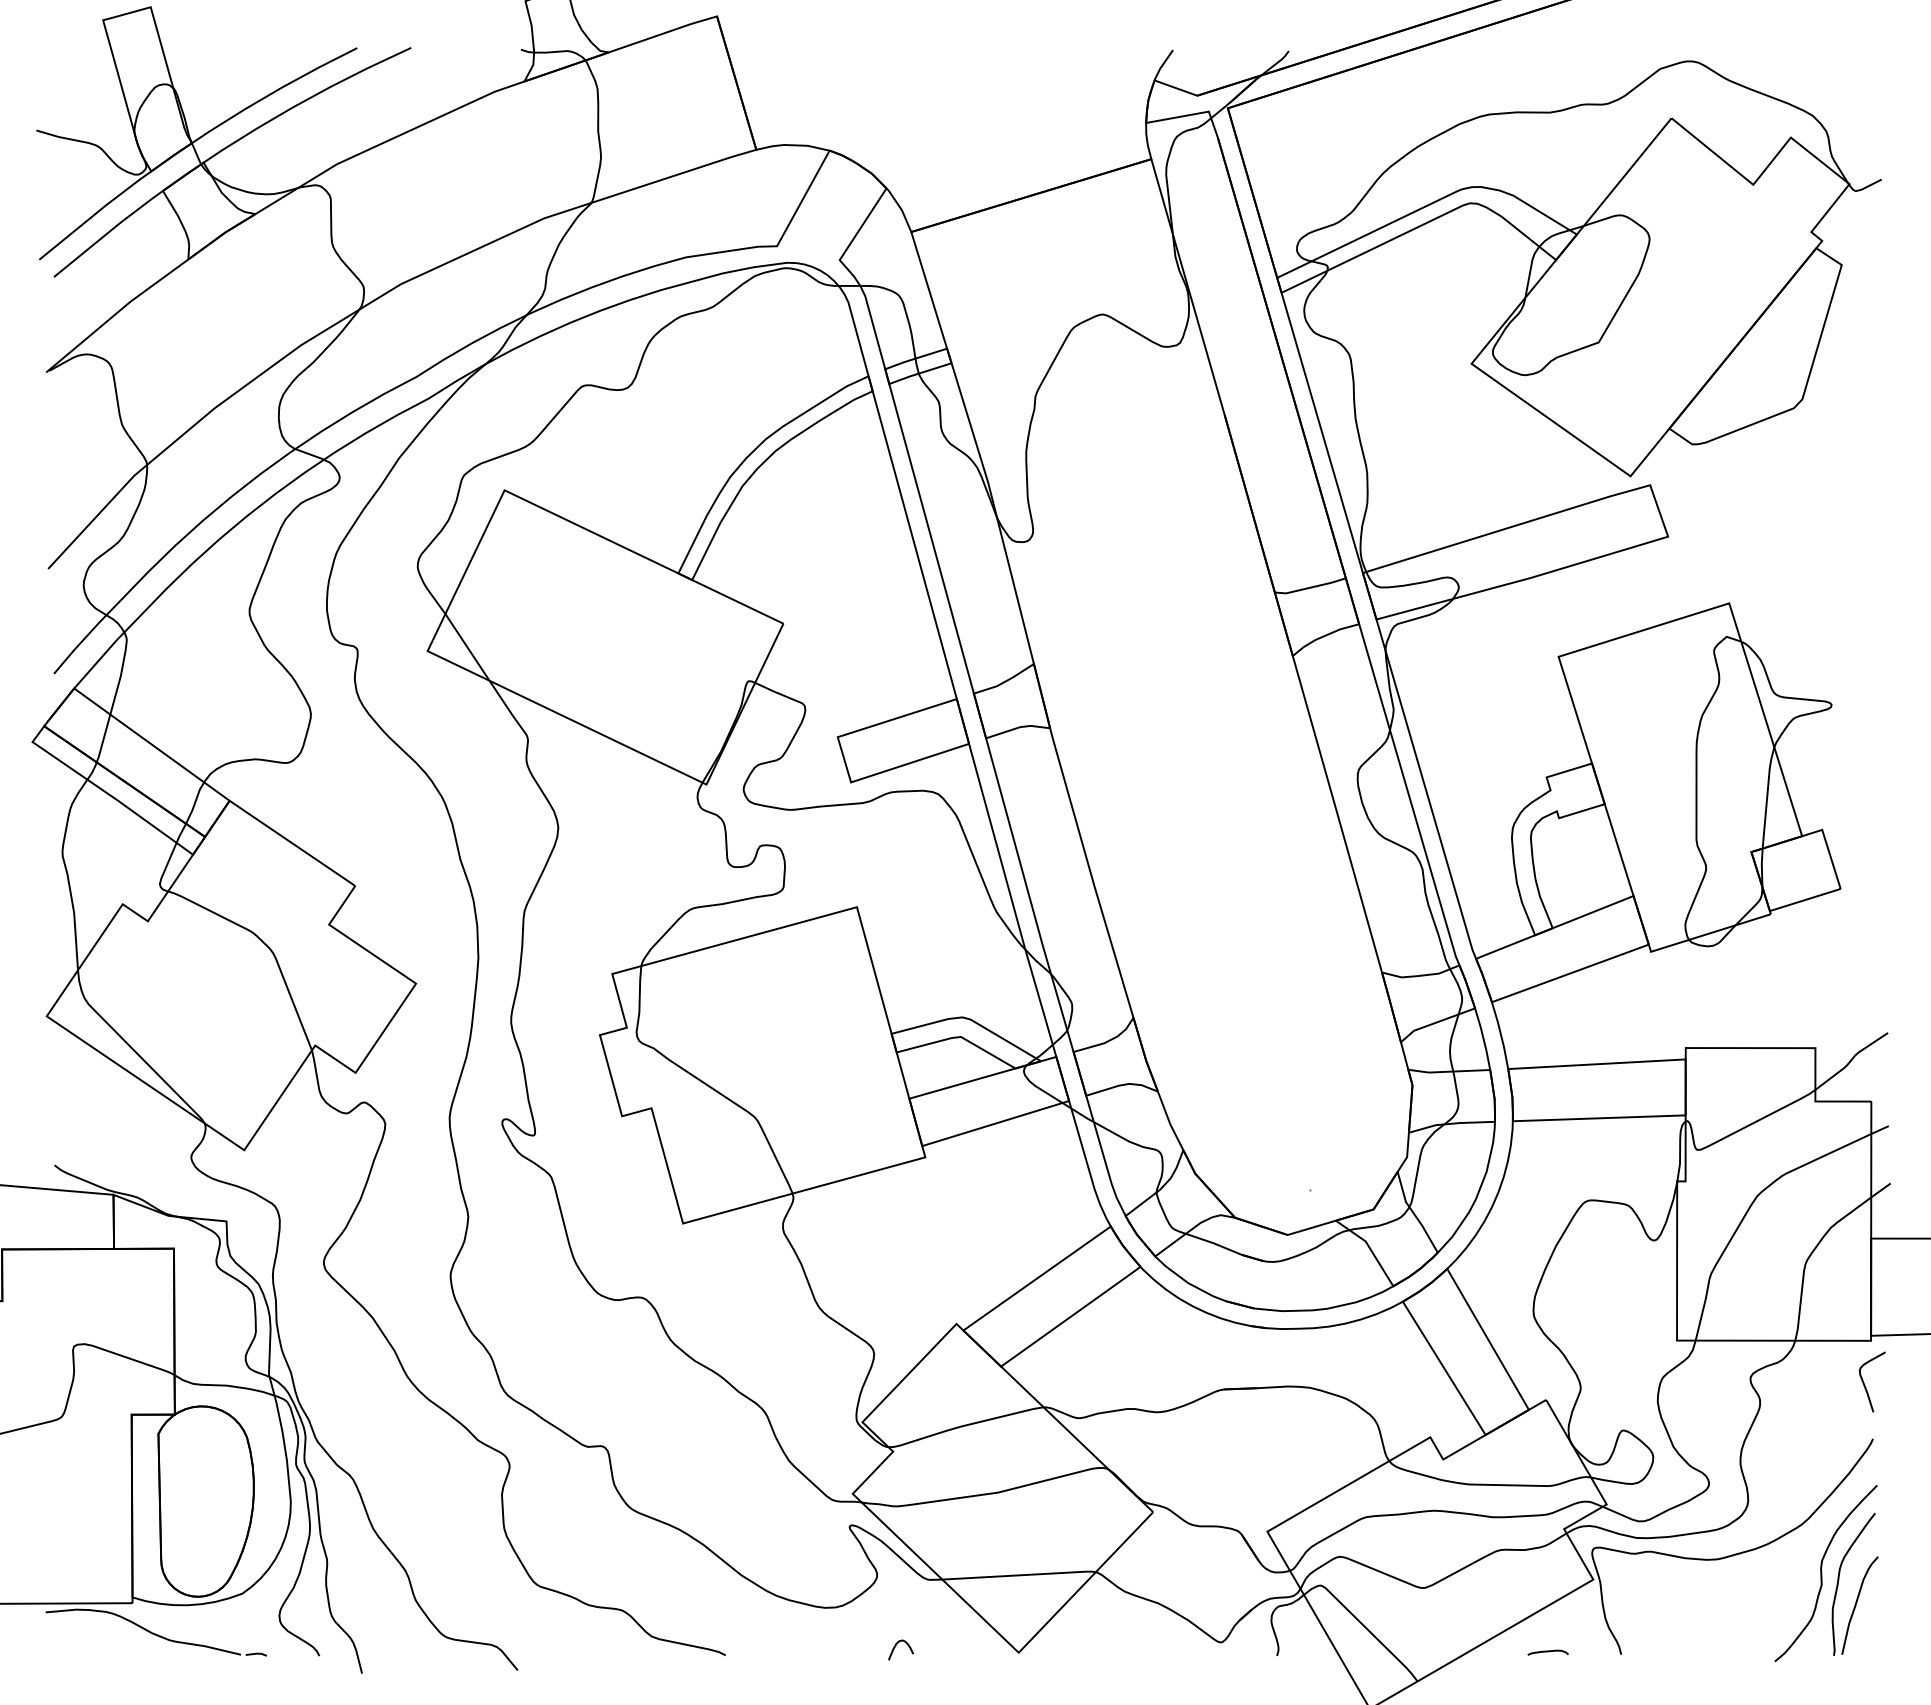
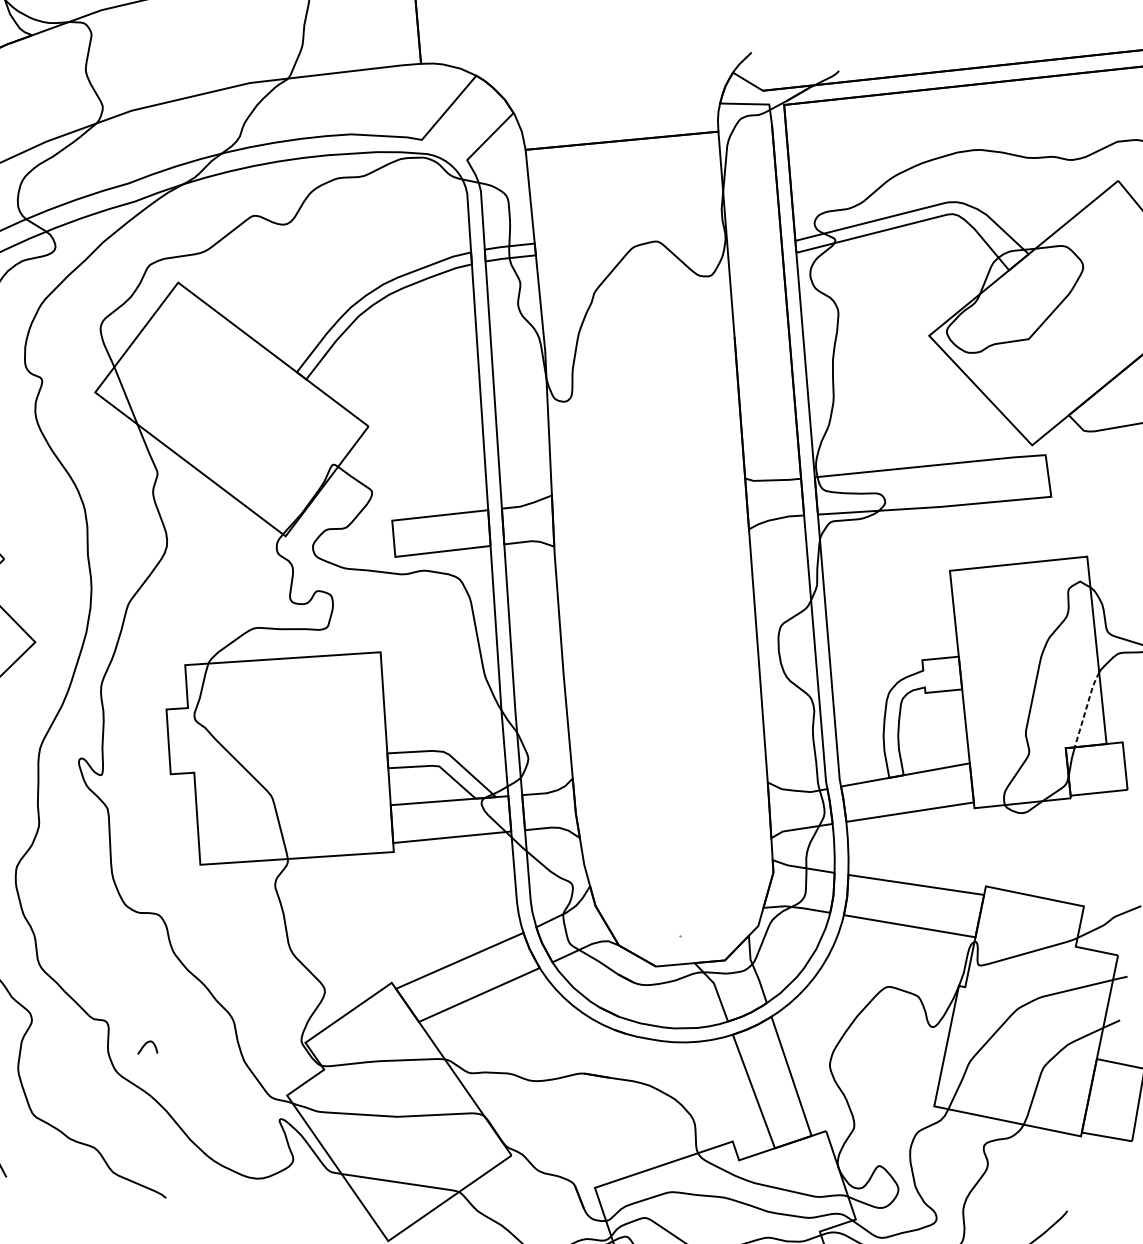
line: (1767, 797) -> (1086, 709), solid -> dashed
curve: (1864, 1382) -> (1069, 1166), removed
curve: (895, 1647) -> (145, 1045), moved

